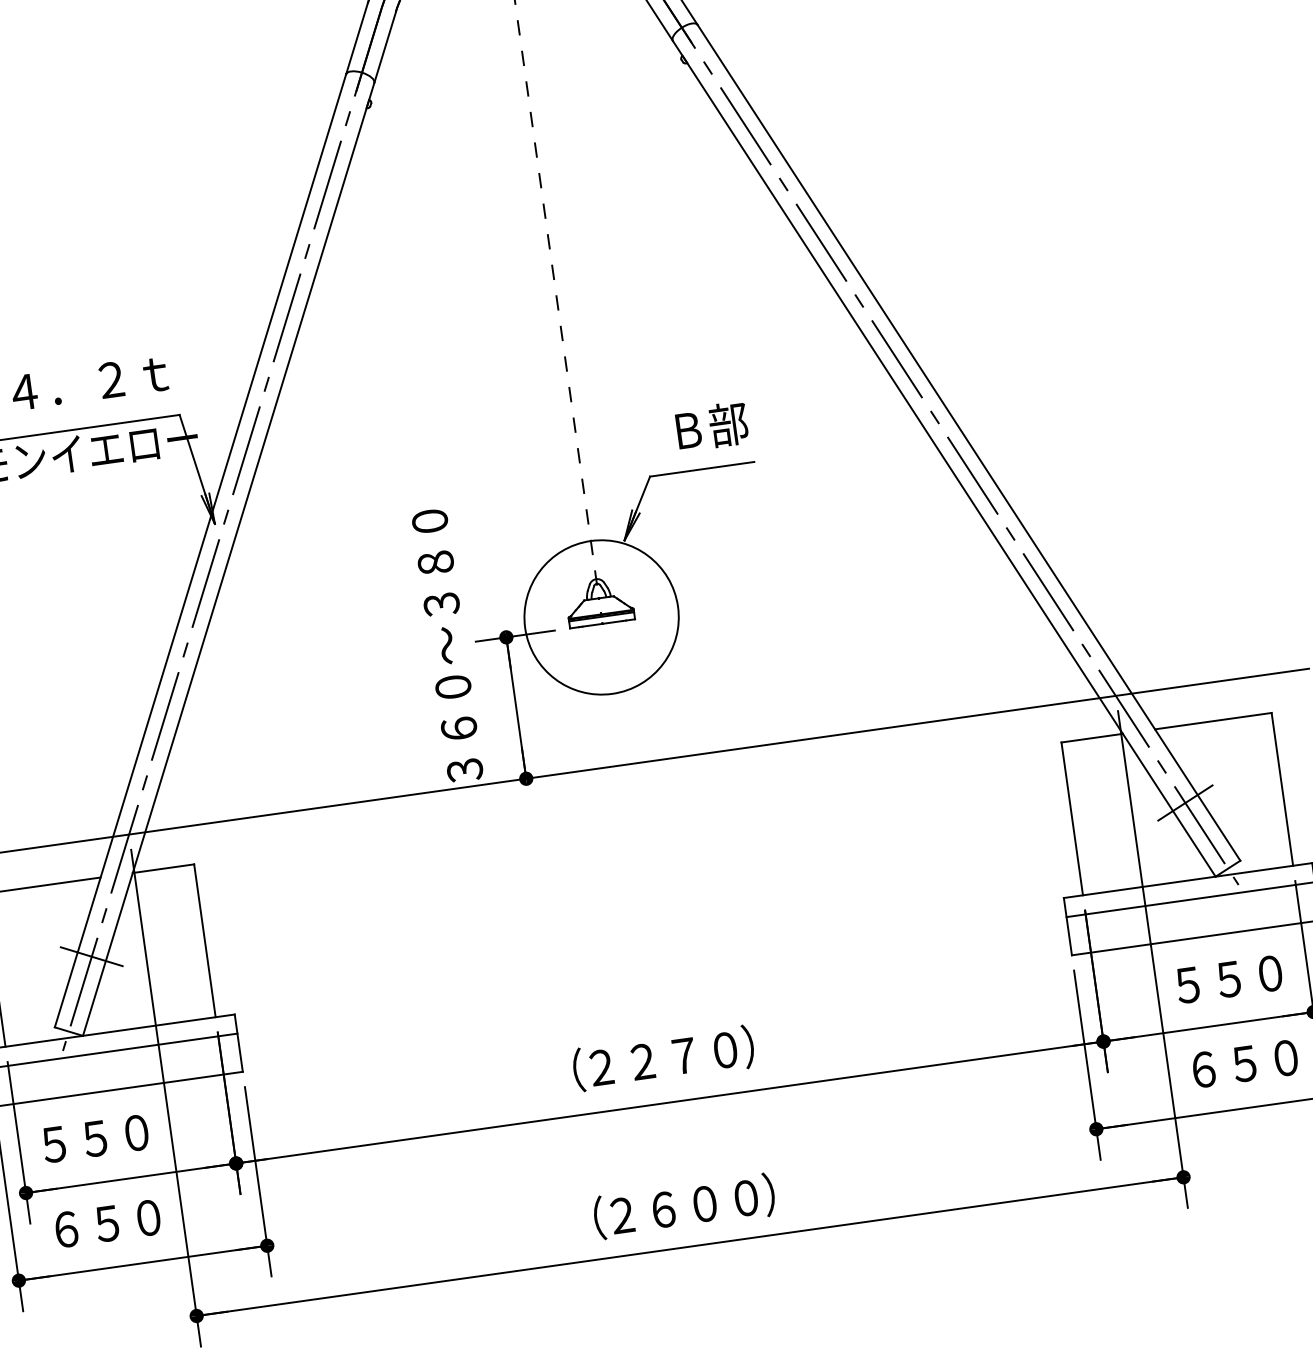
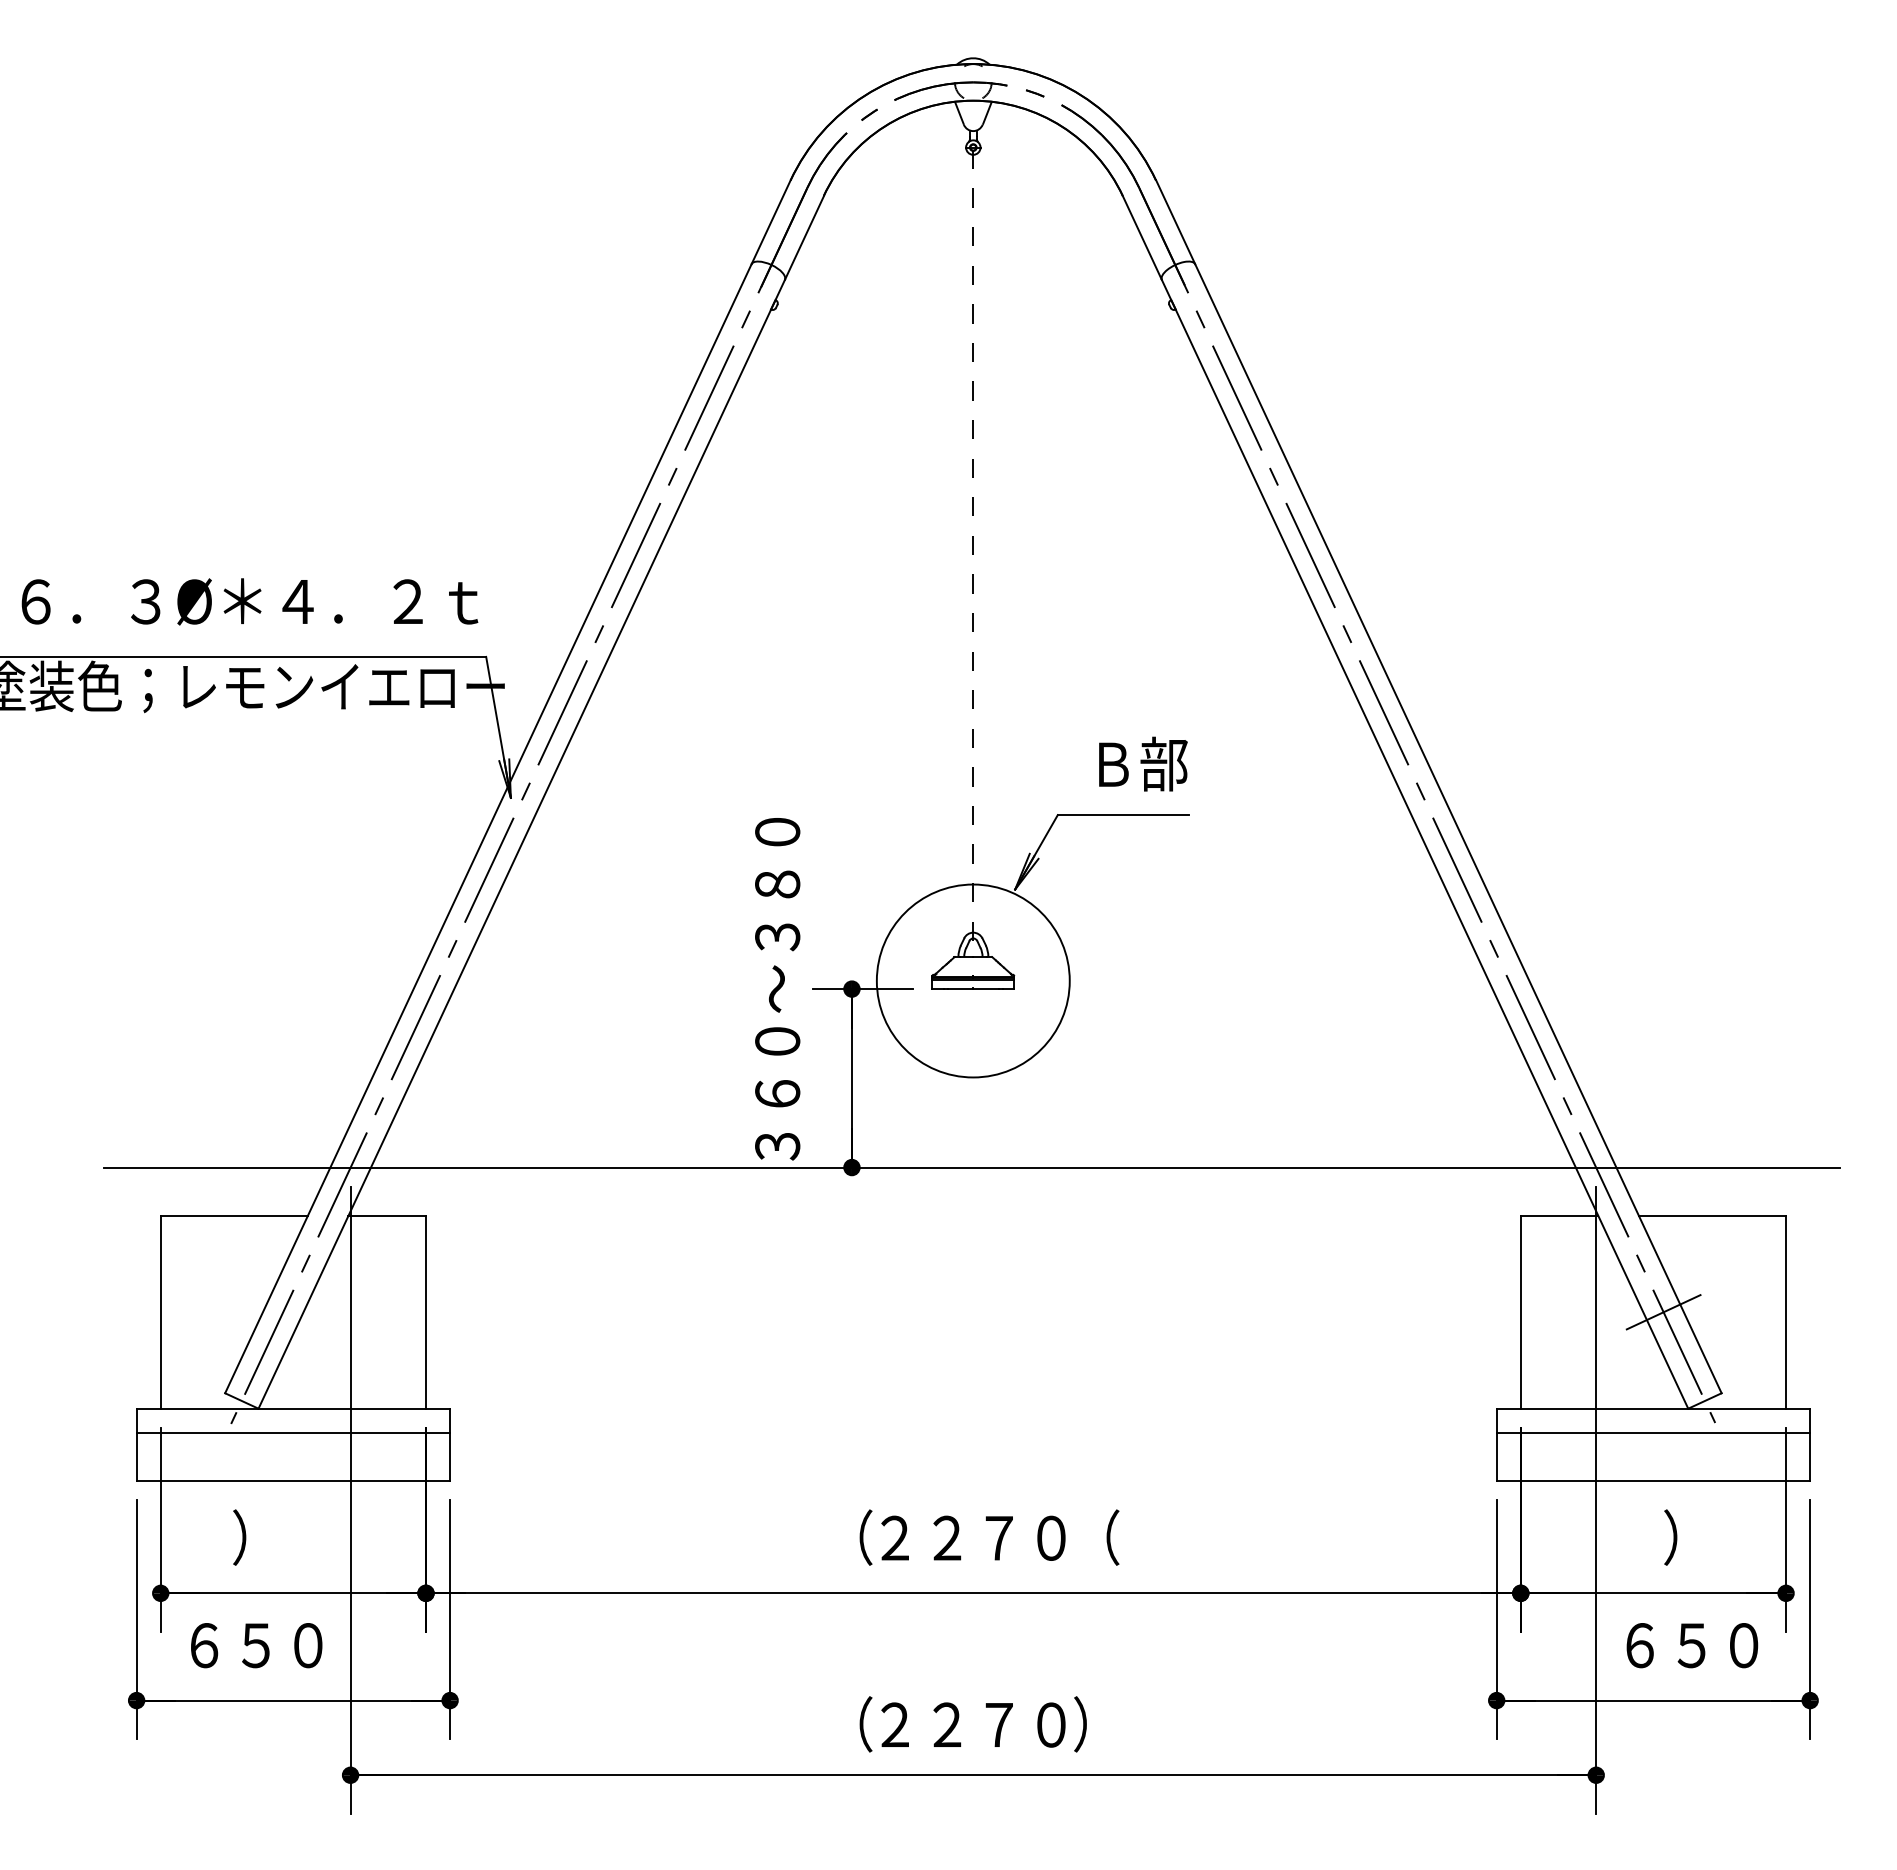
line: (91, 956) -> (282, 1311), removed
text: (1229, 978) -> (1687, 1537), ５５０ -> ）
text: (761, 1044) -> (1096, 1537), ） -> （
text: (95, 1138) -> (256, 1537), ５５０ -> ）
text: (684, 1206) -> (973, 1724), ２６００ -> ２２７０

